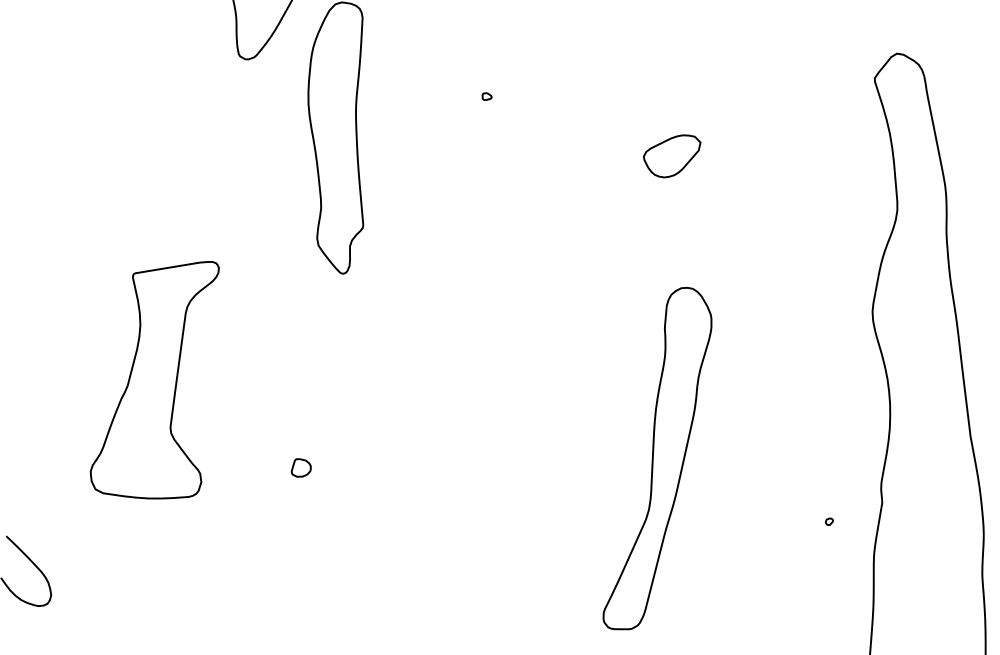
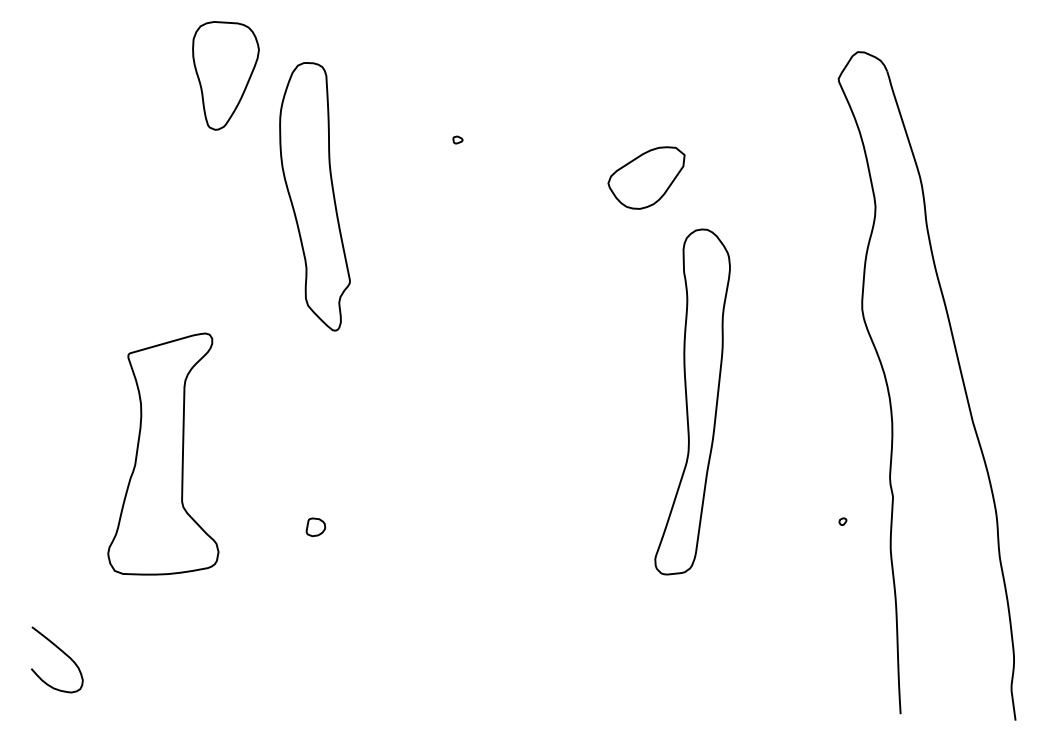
part: (671, 155) -> (646, 177), size x1.4
part: (658, 458) -> (692, 401), moved

